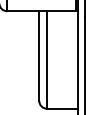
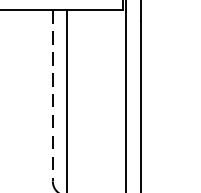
line: (39, 56) -> (53, 96), solid -> dashed

